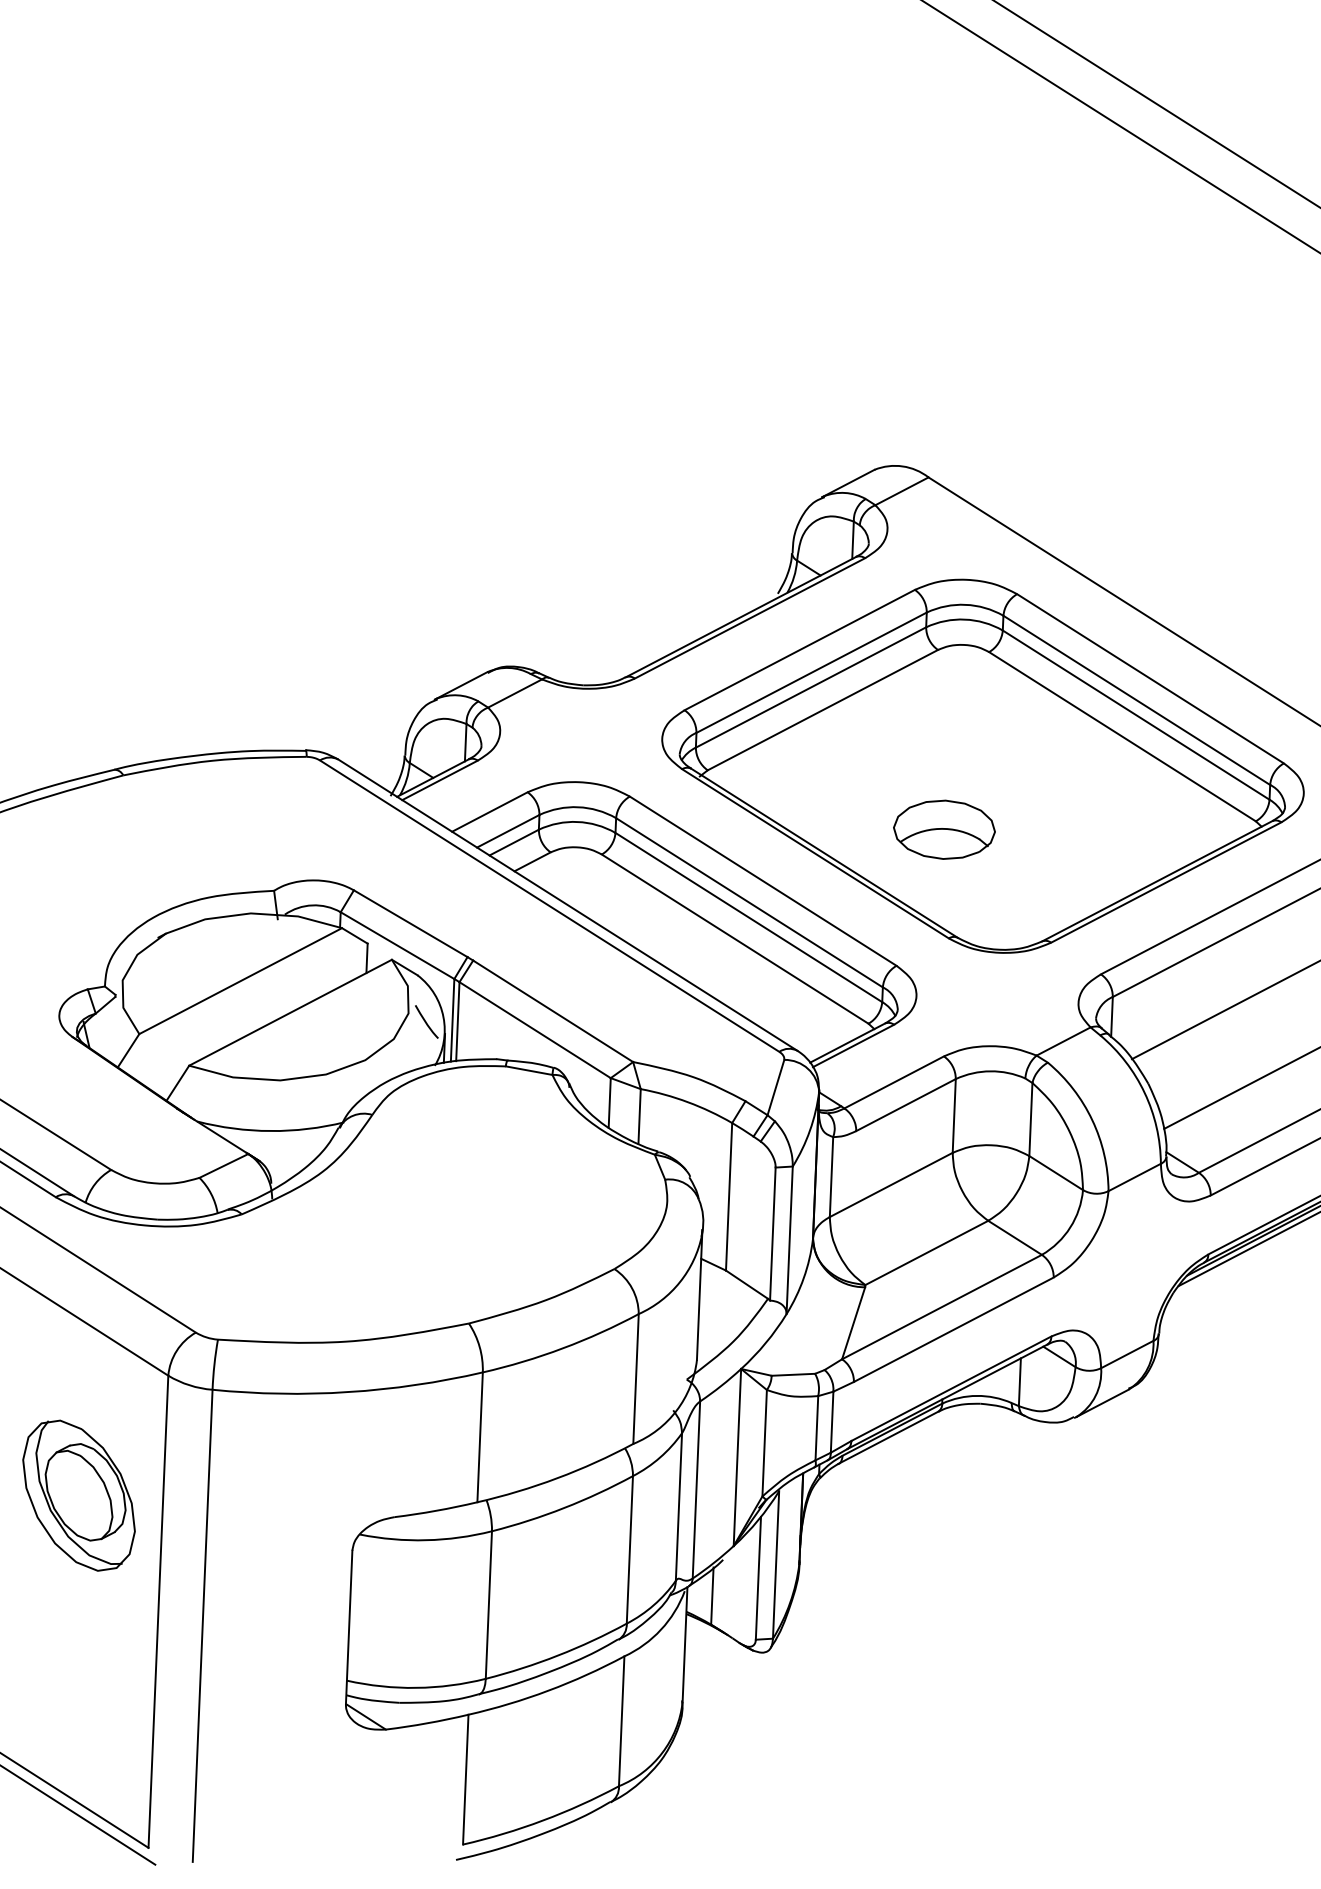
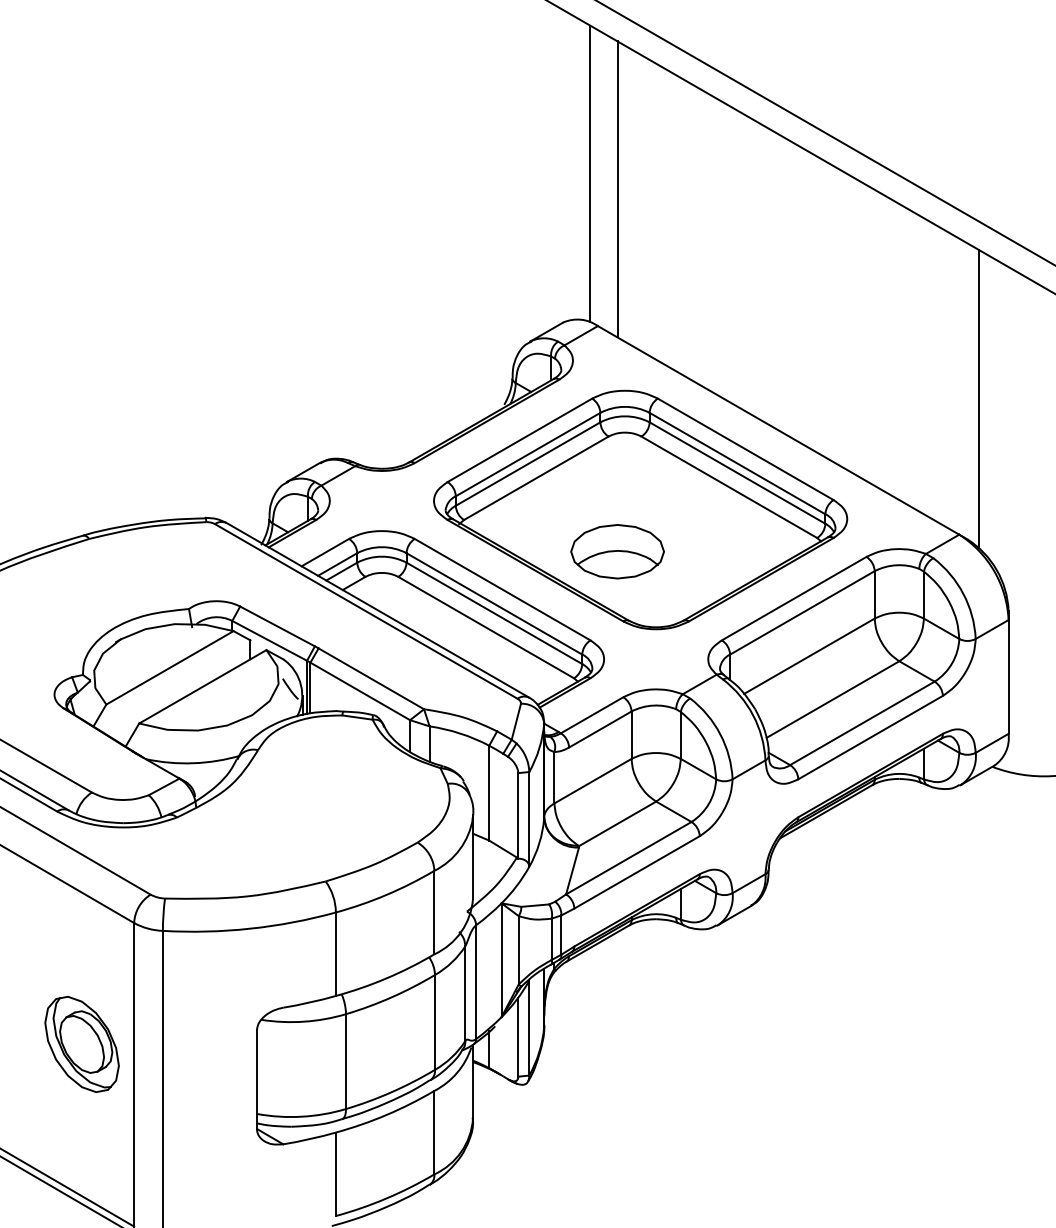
line: (927, 239) -> (590, 173), added
line: (967, 266) -> (617, 189), added
part: (944, 829) -> (617, 551), size x1.43
part: (78, 1495) -> (81, 1044), moved

